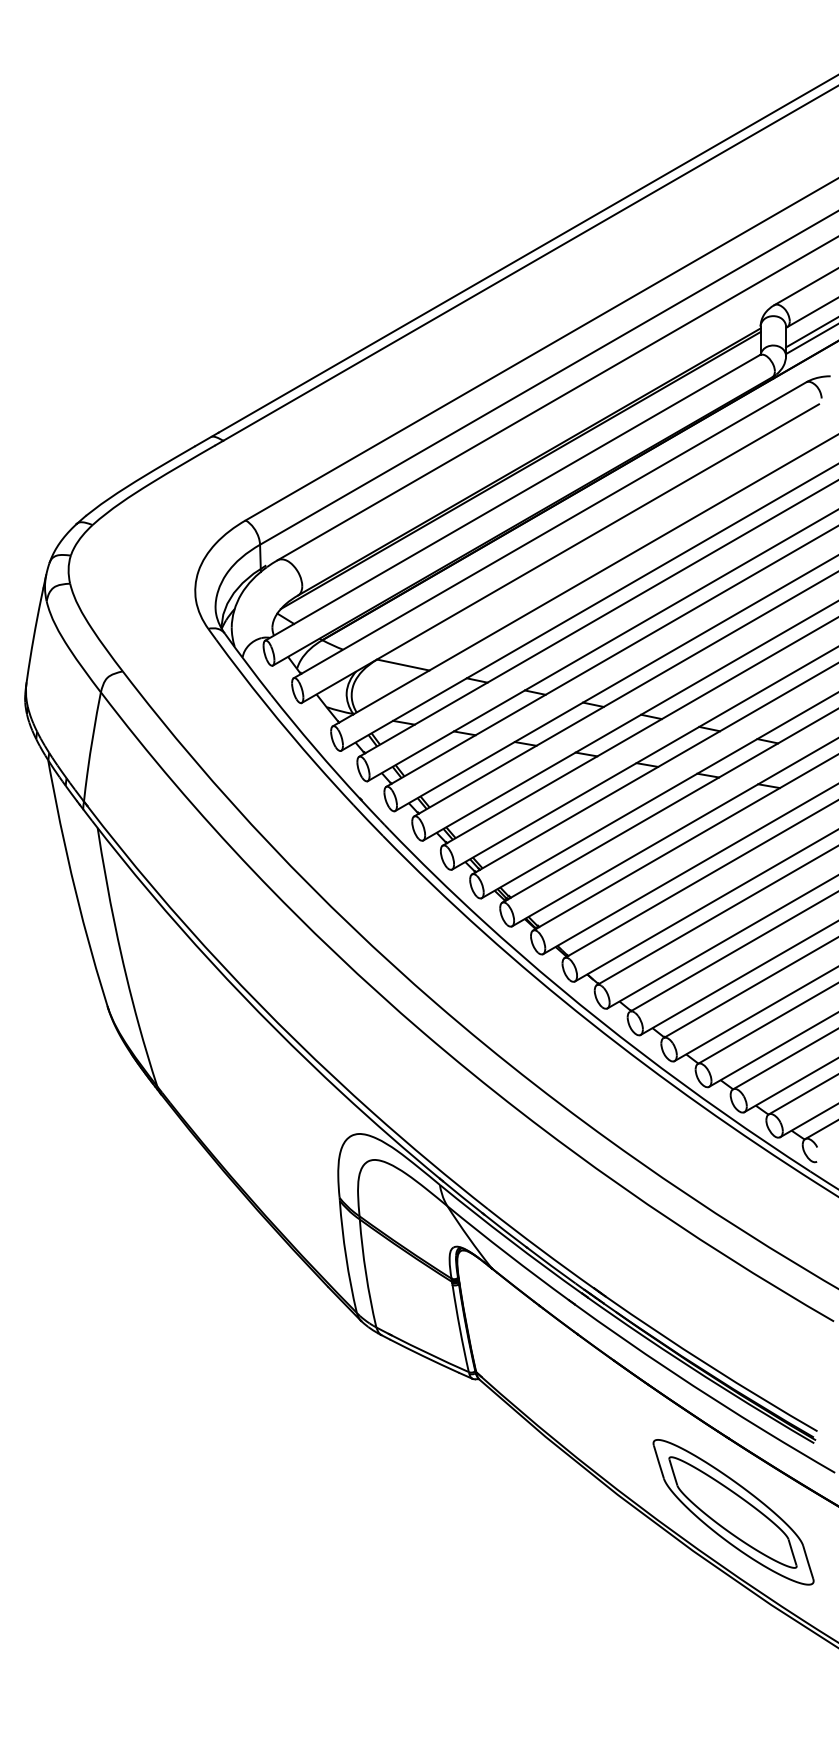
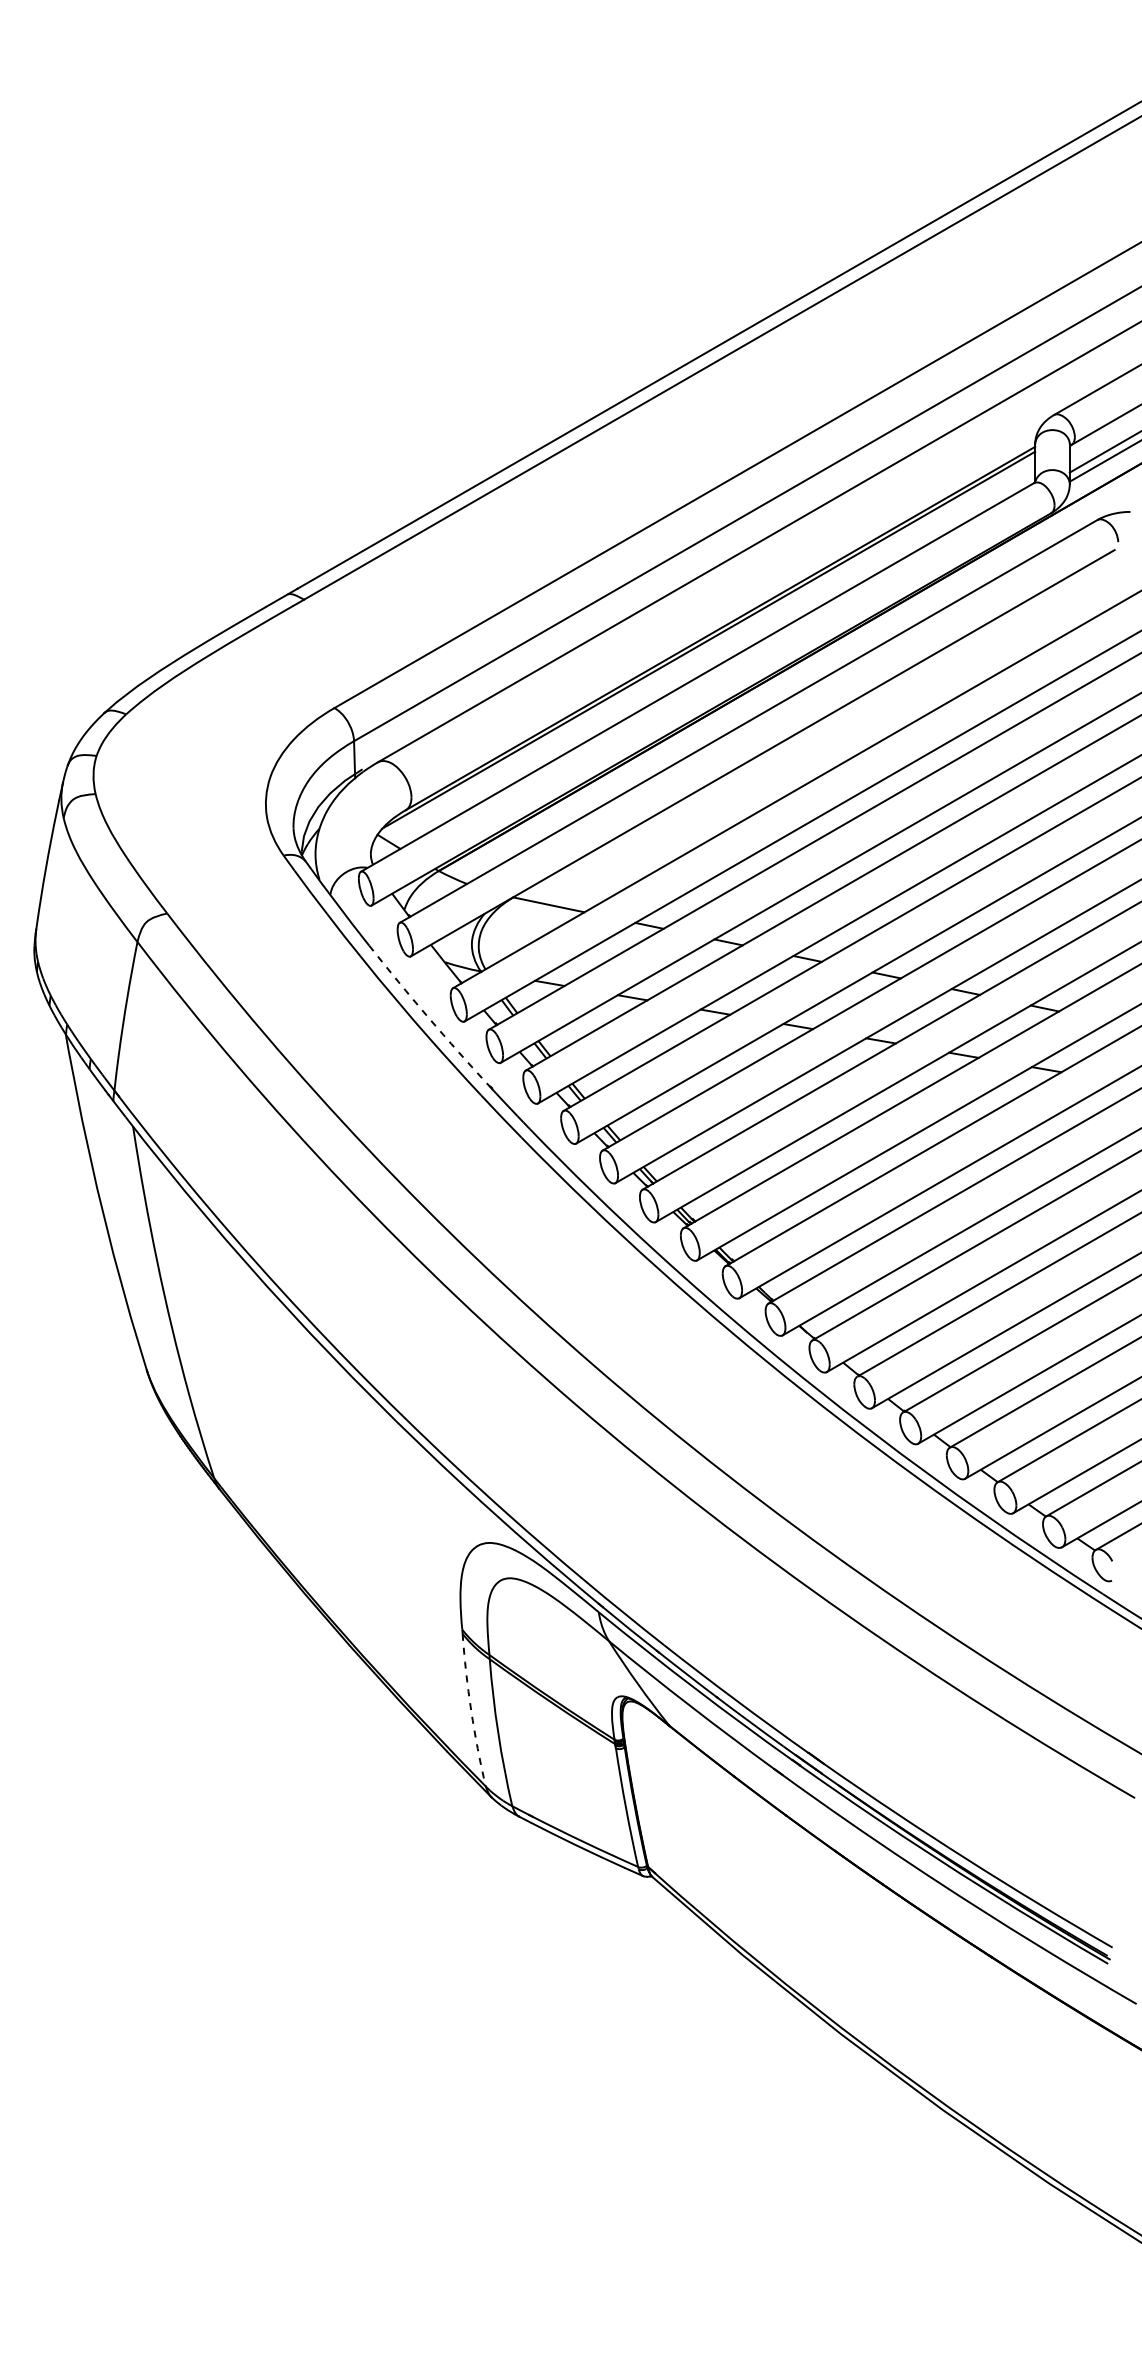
arc: (314, 747) -> (428, 1017), solid -> dashed
arc: (346, 1257) -> (471, 1710), solid -> dashed
part: (733, 1512) -> (998, 2057), removed

